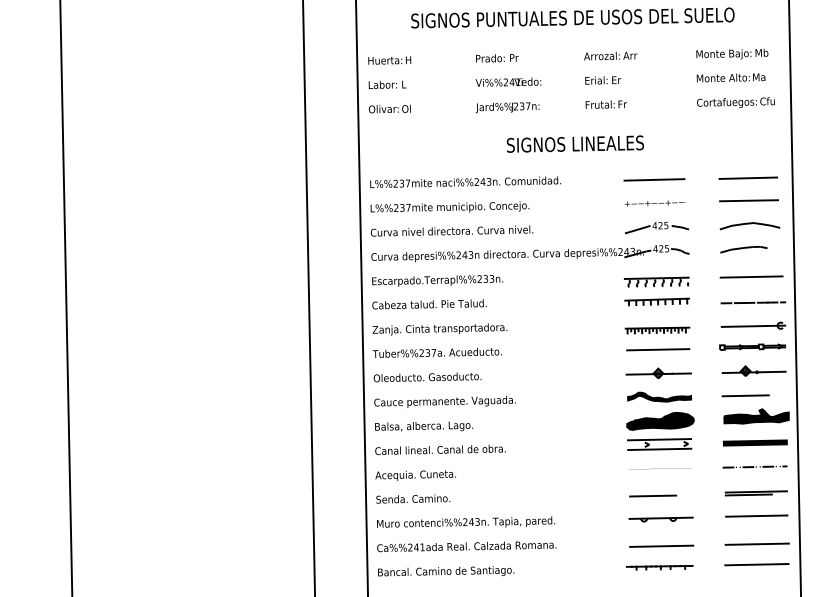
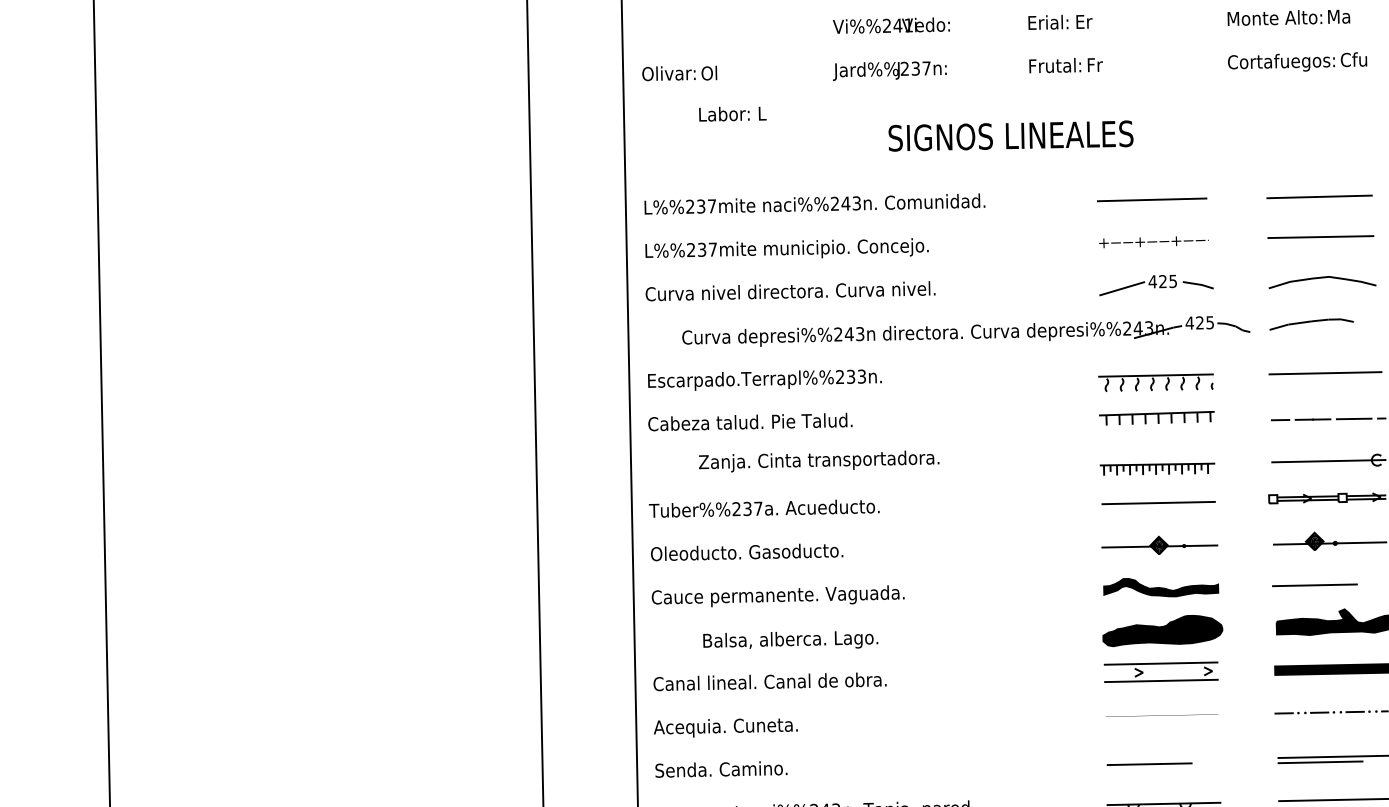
text: (387, 84) -> (732, 113), moved
part: (530, 253) -> (966, 331), moved
text: (439, 329) -> (818, 461), moved
text: (423, 426) -> (789, 640), moved

